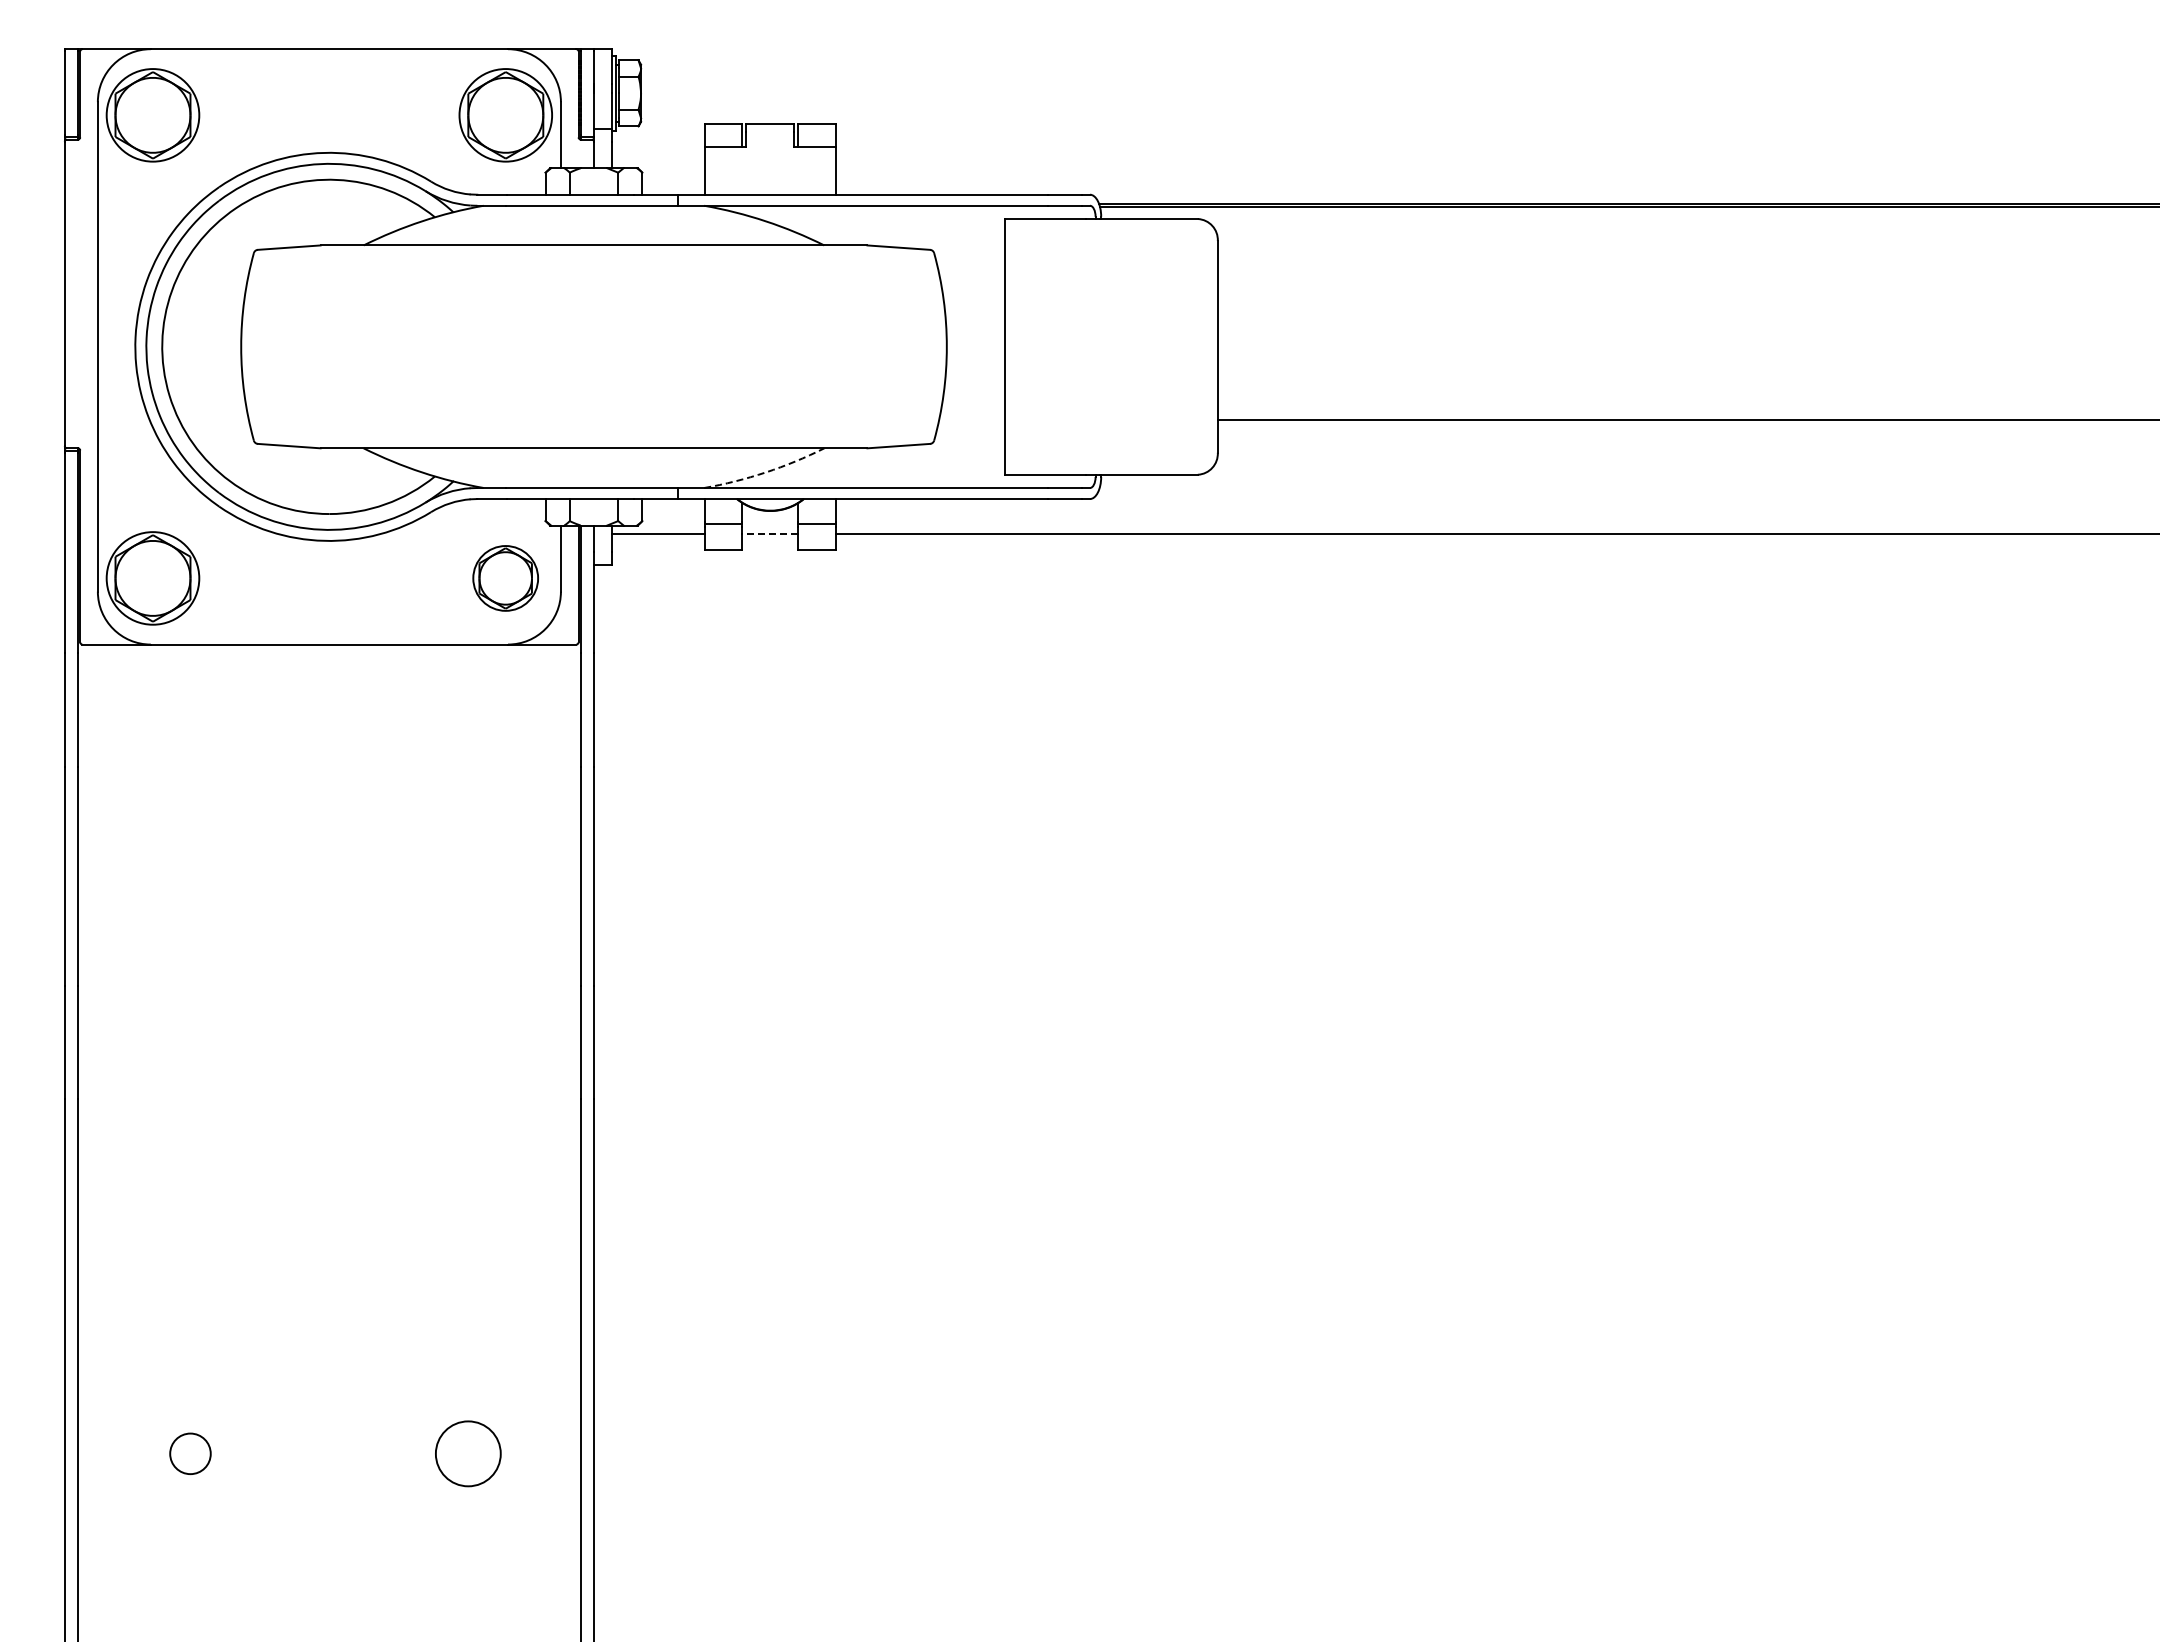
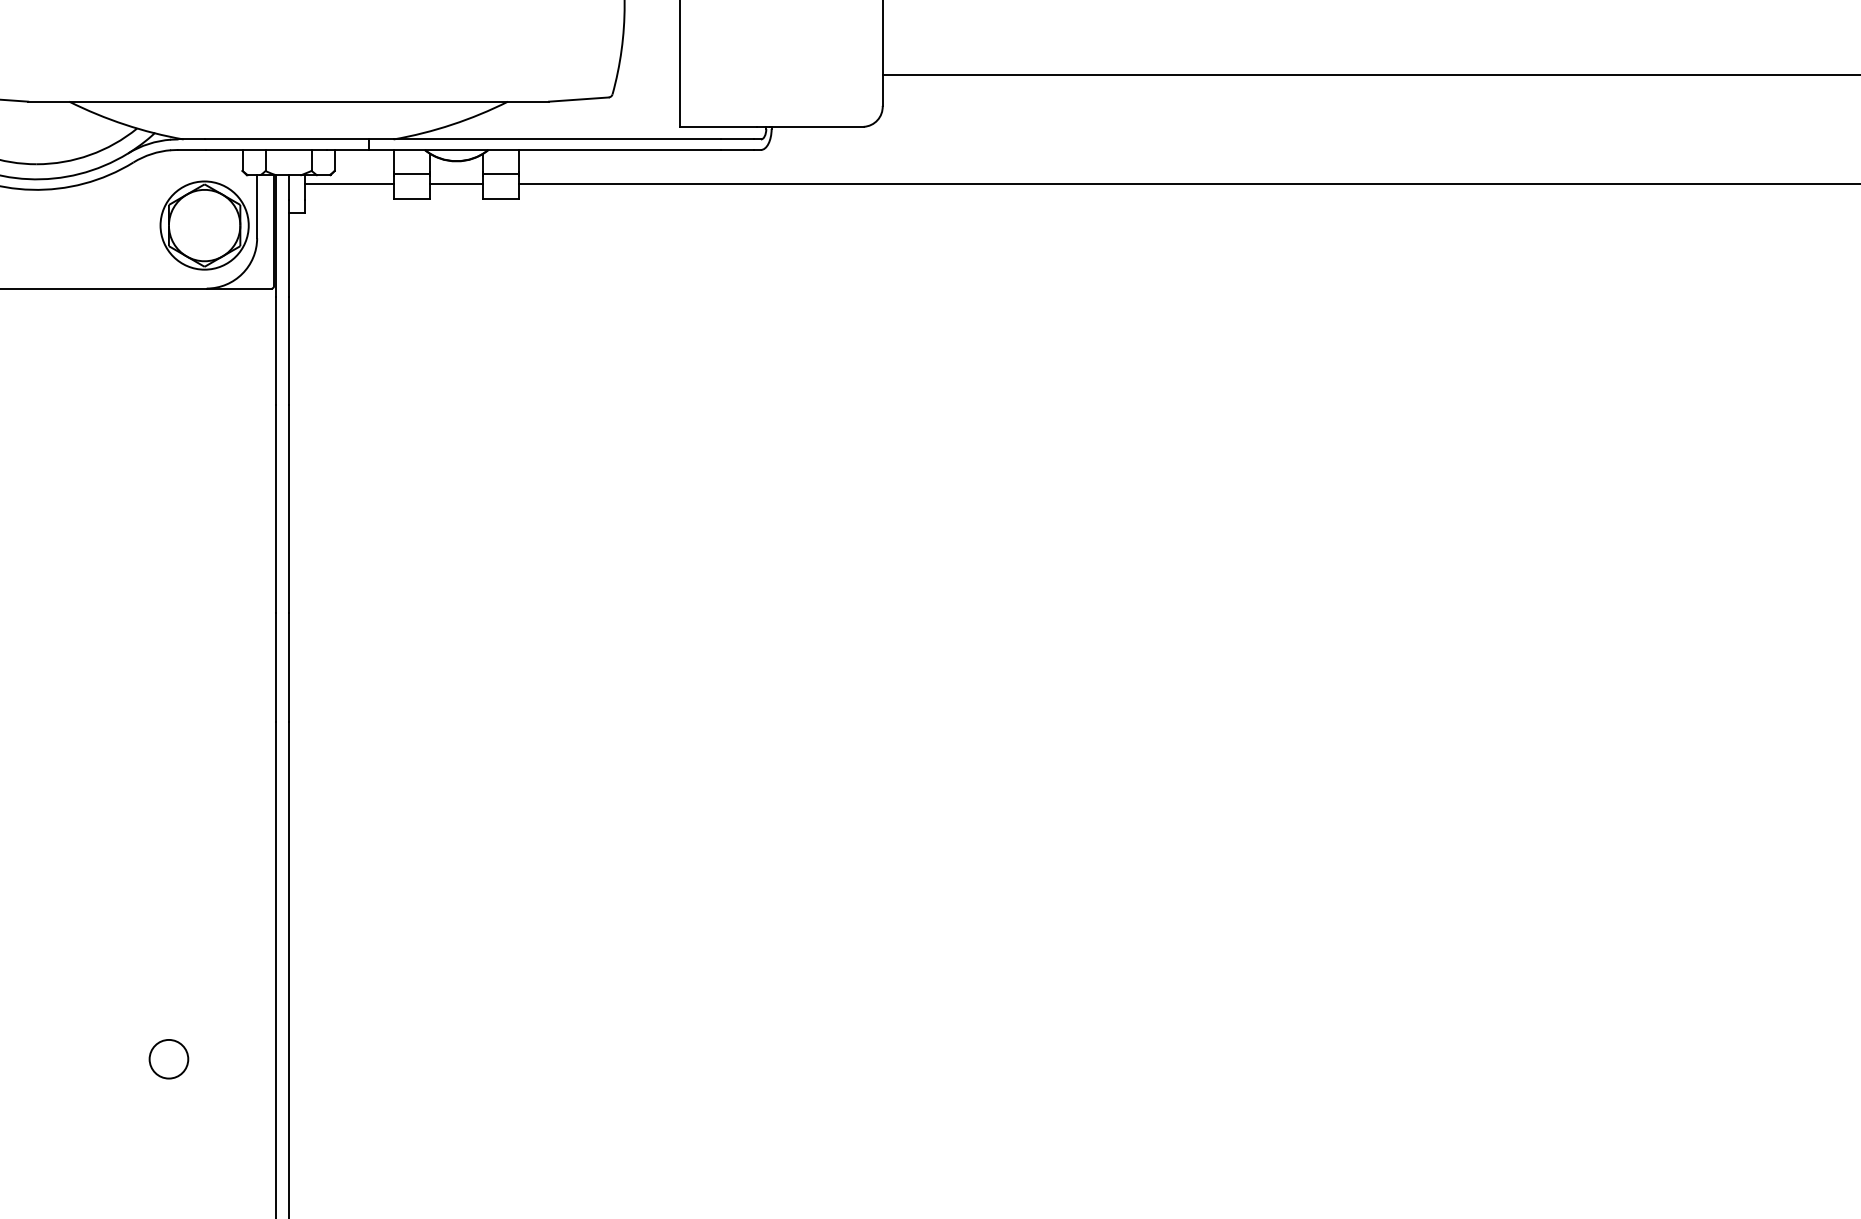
arc: (765, 472) -> (451, 124), dashed -> solid
line: (769, 534) -> (455, 183), dashed -> solid
part: (505, 578) -> (204, 225), size x1.43
circle: (468, 1453) -> (169, 1058), size x0.62

